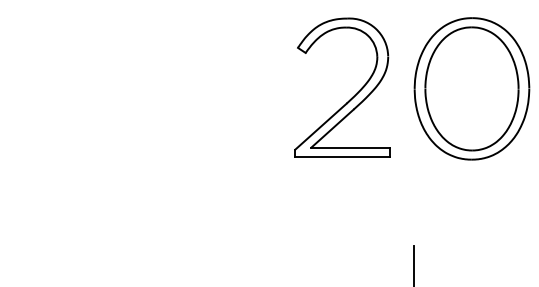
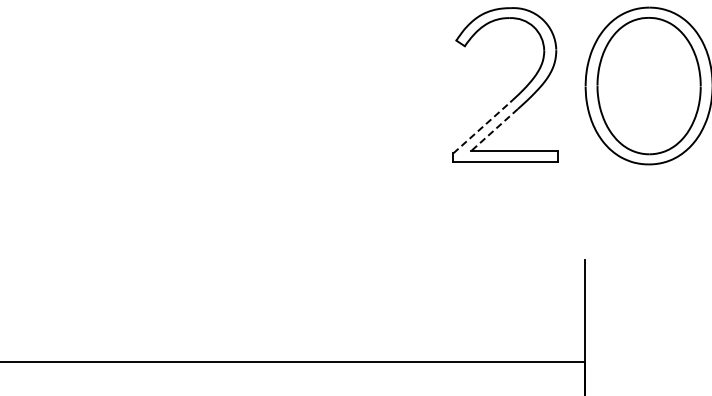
line: (321, 126) -> (482, 127), solid -> dashed
line: (332, 129) -> (494, 130), solid -> dashed

